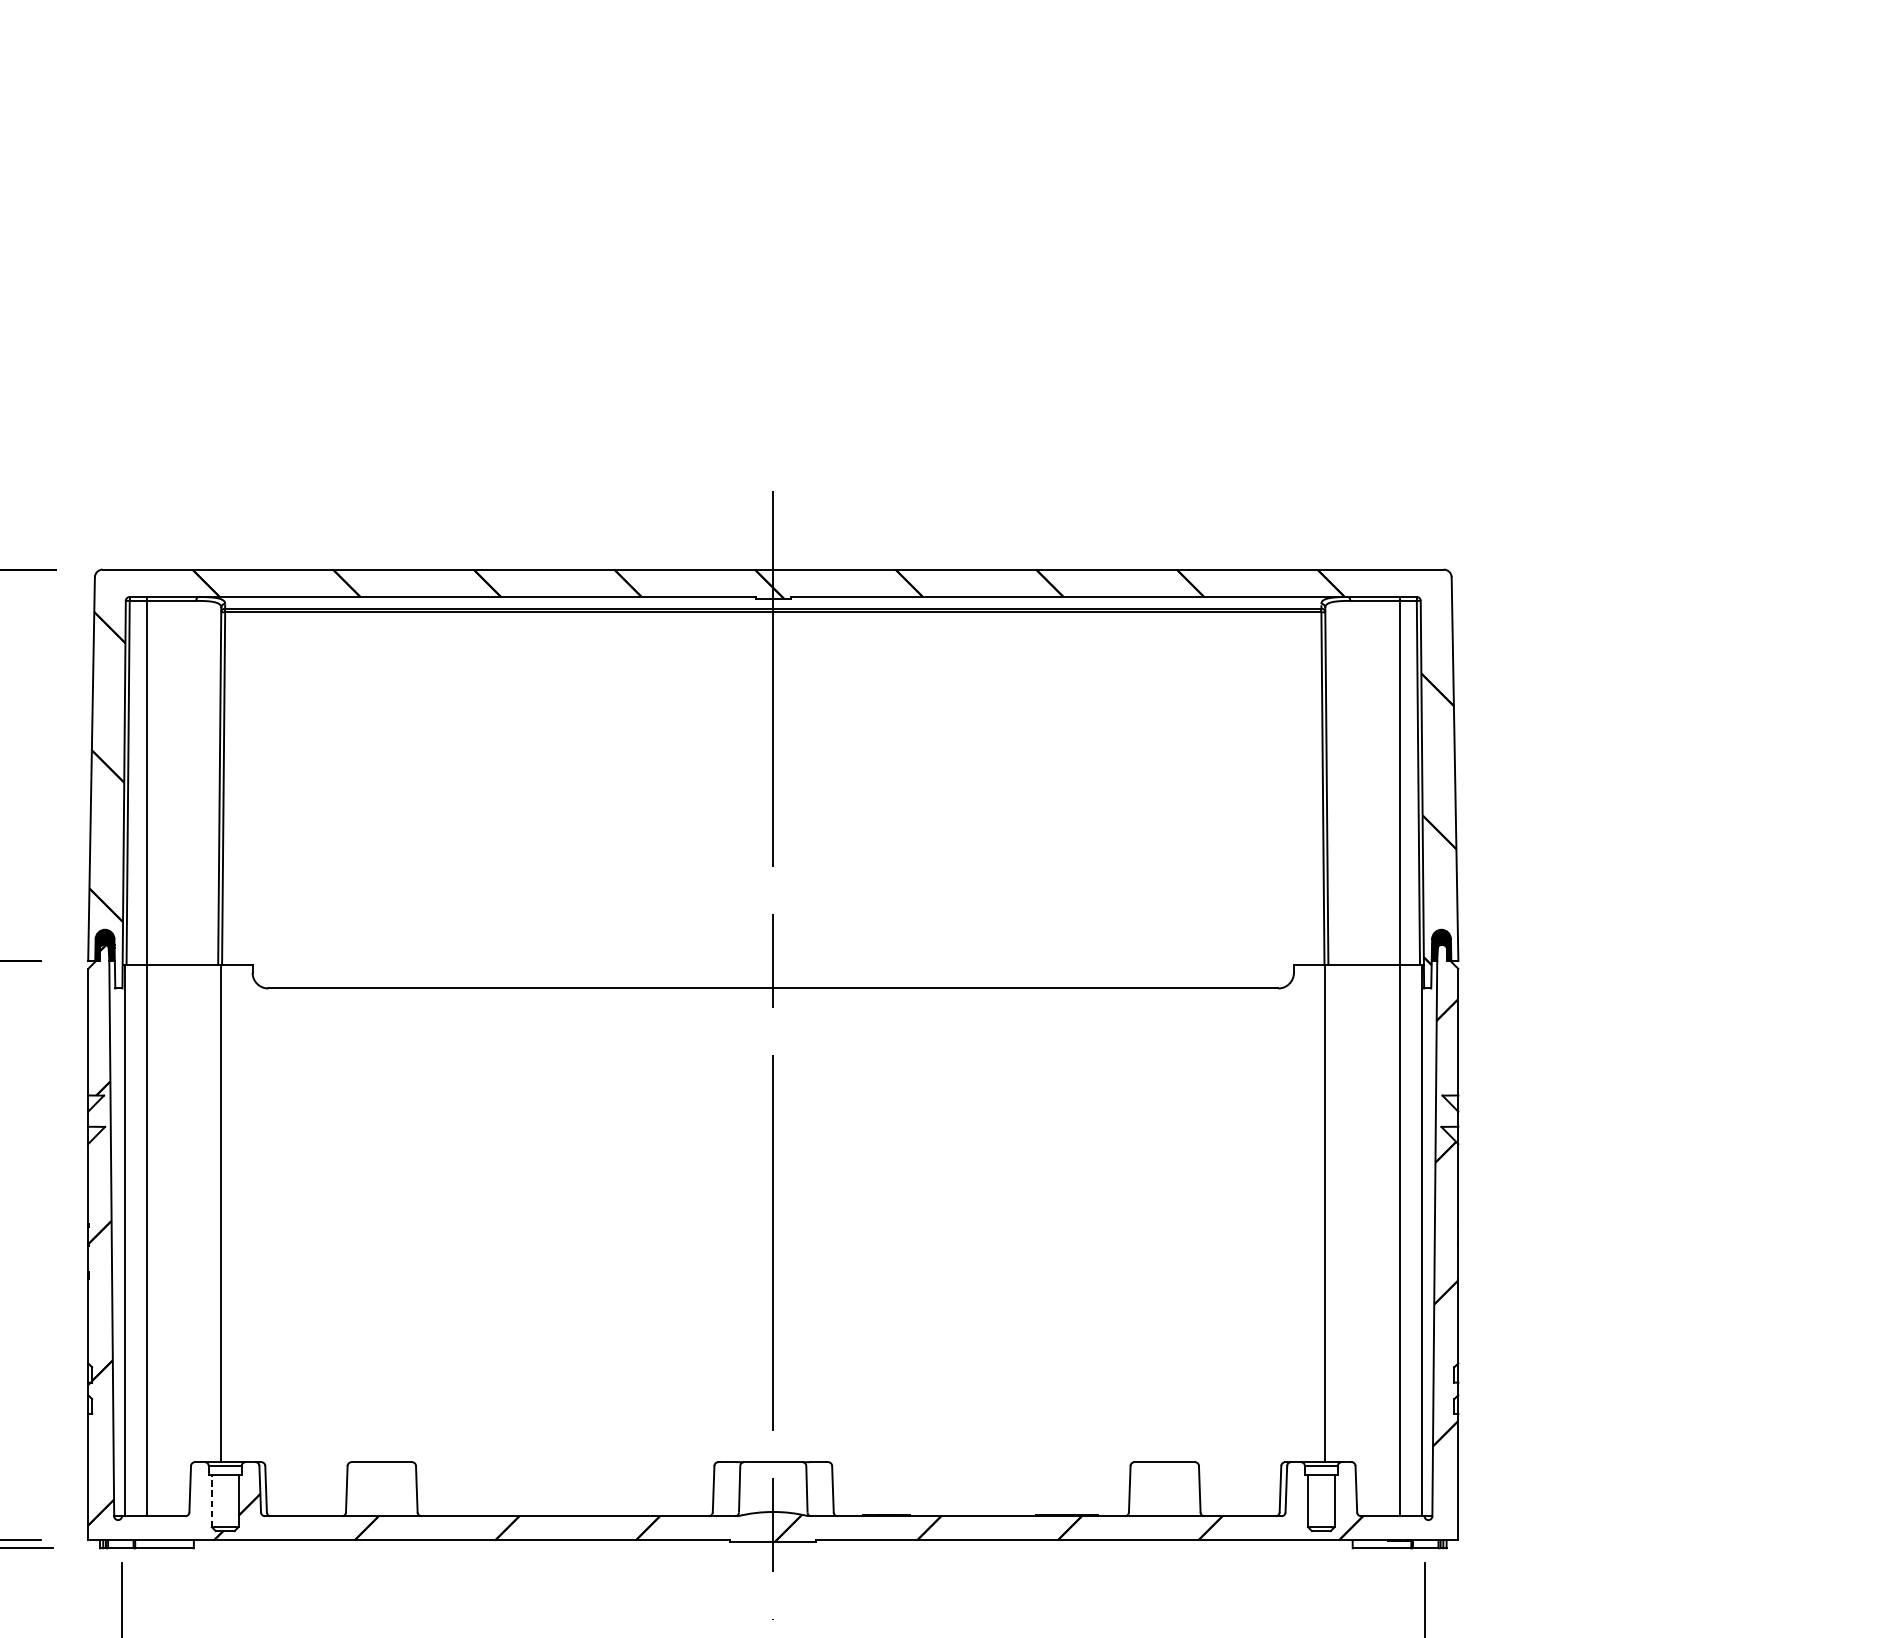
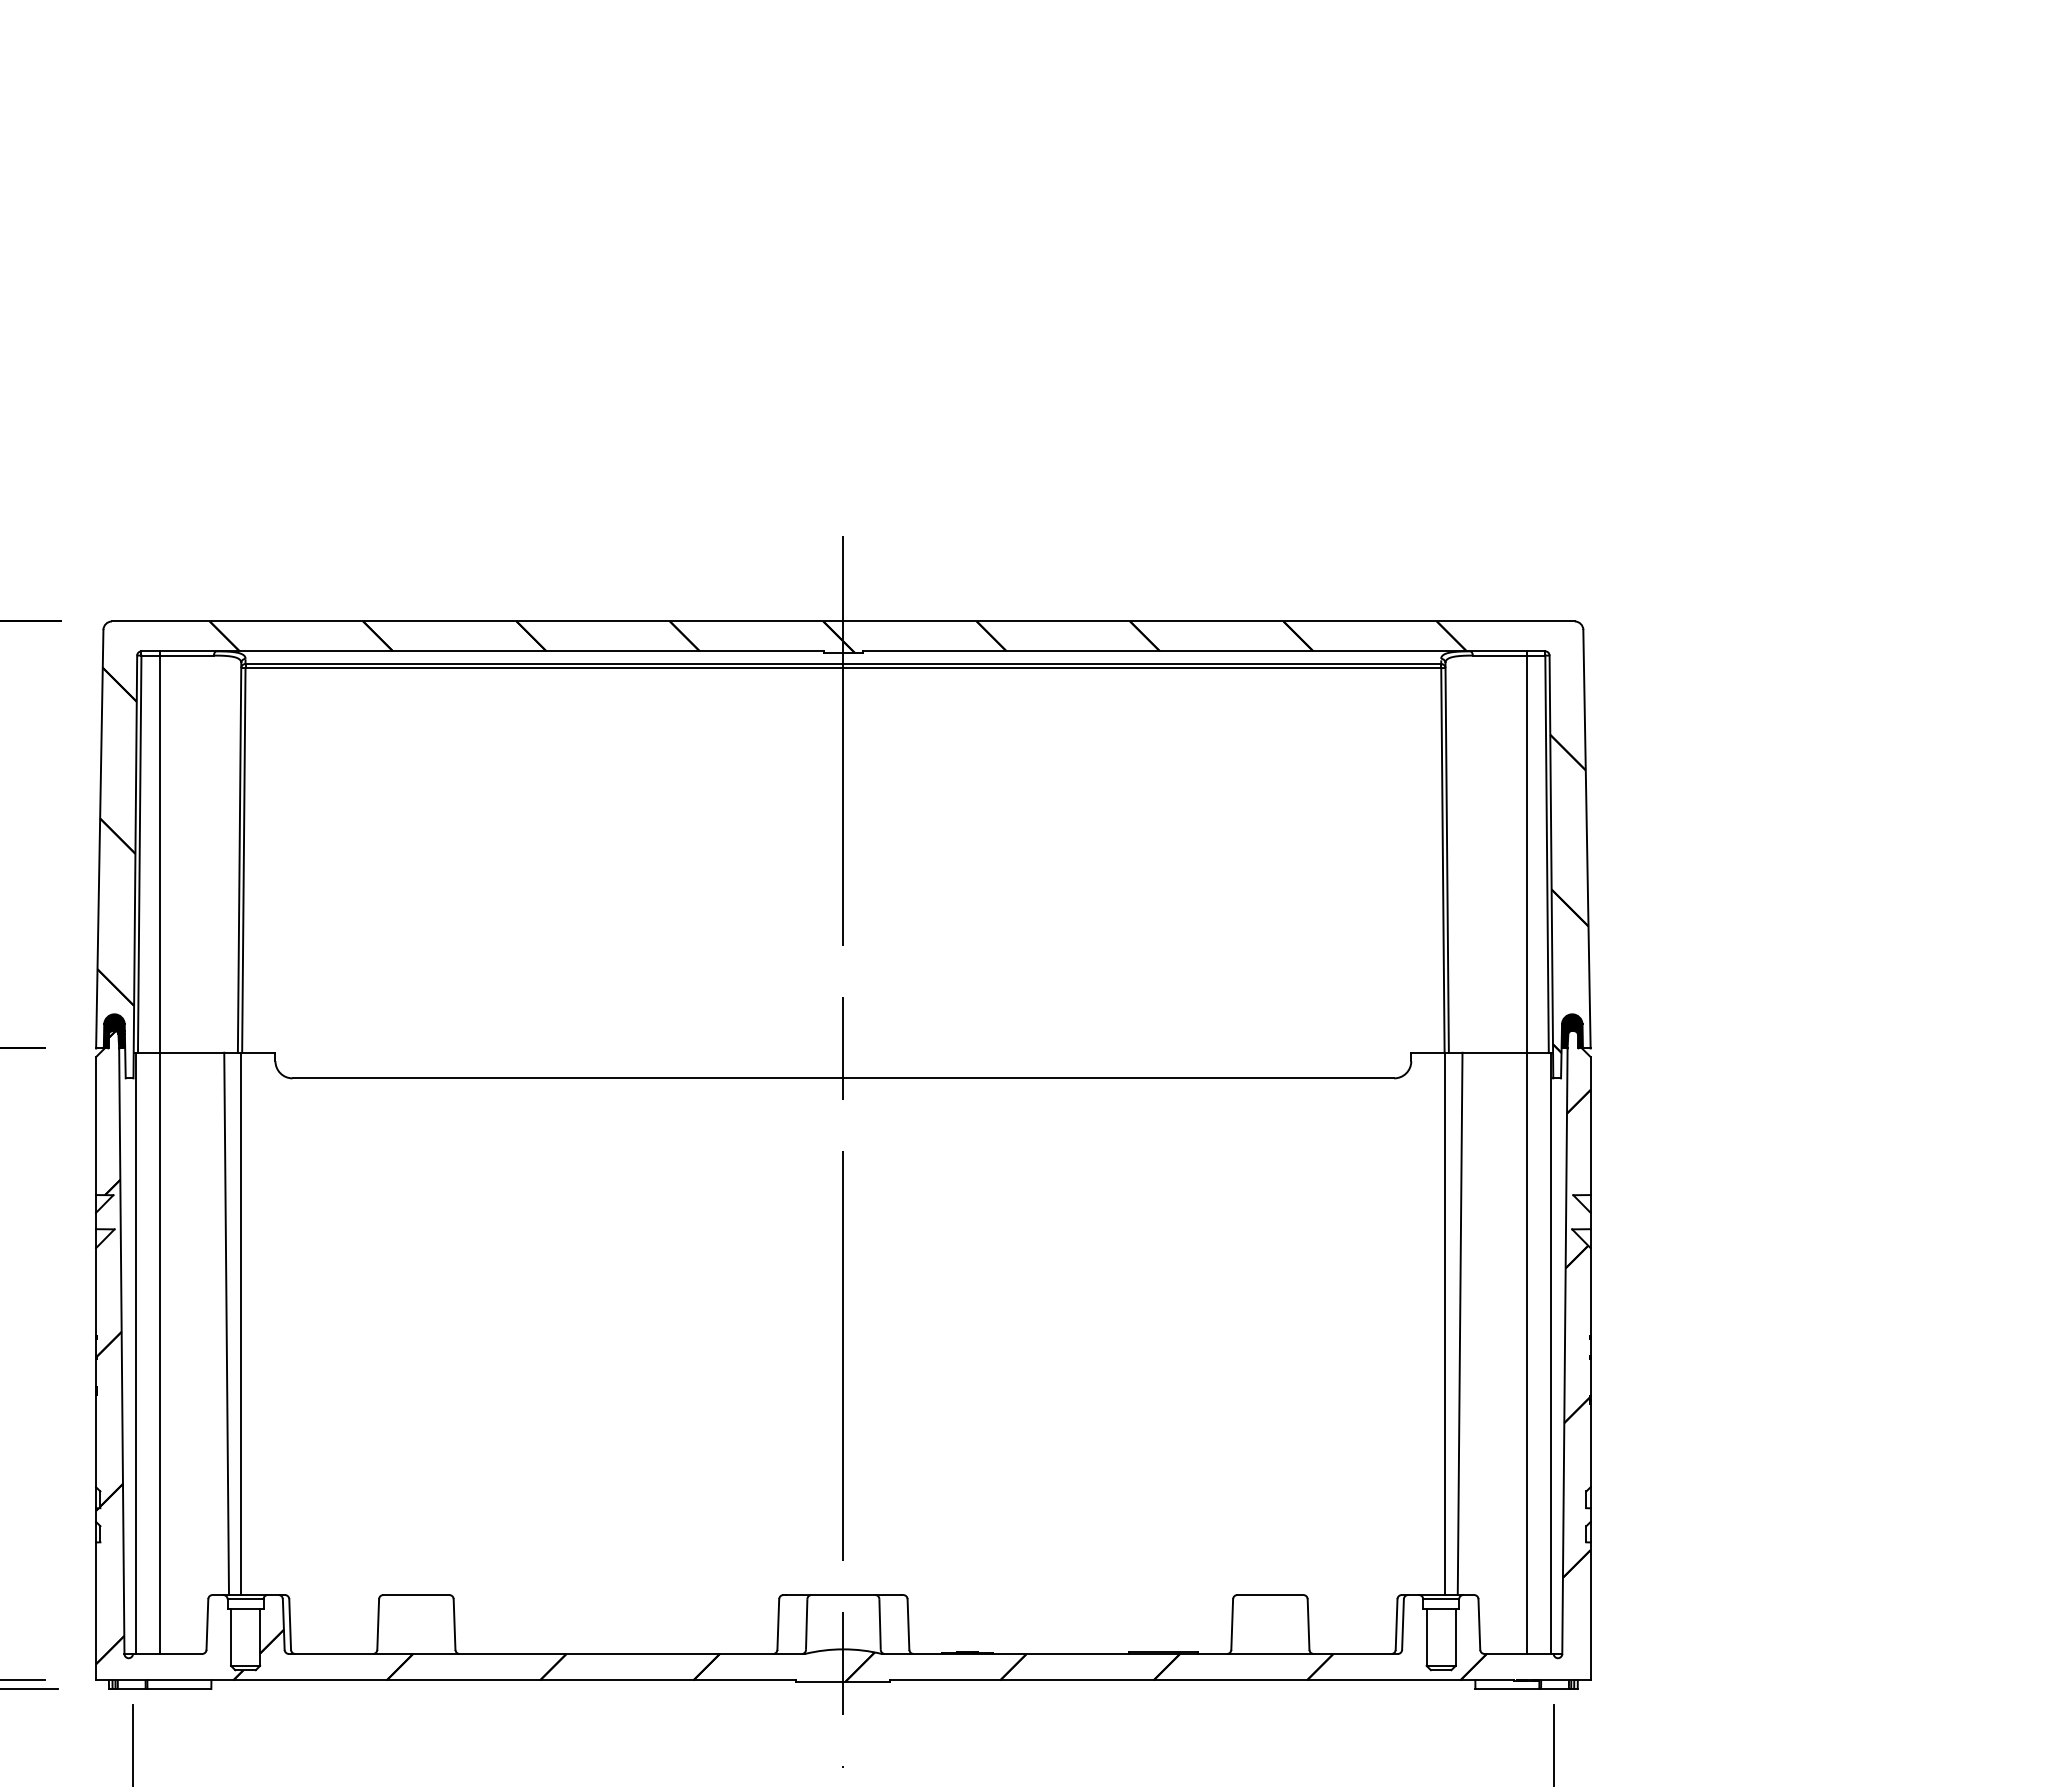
line: (207, 1213) -> (226, 1323), added
line: (1338, 1213) -> (1459, 1323), added
line: (212, 1501) -> (231, 1637), dashed -> solid

